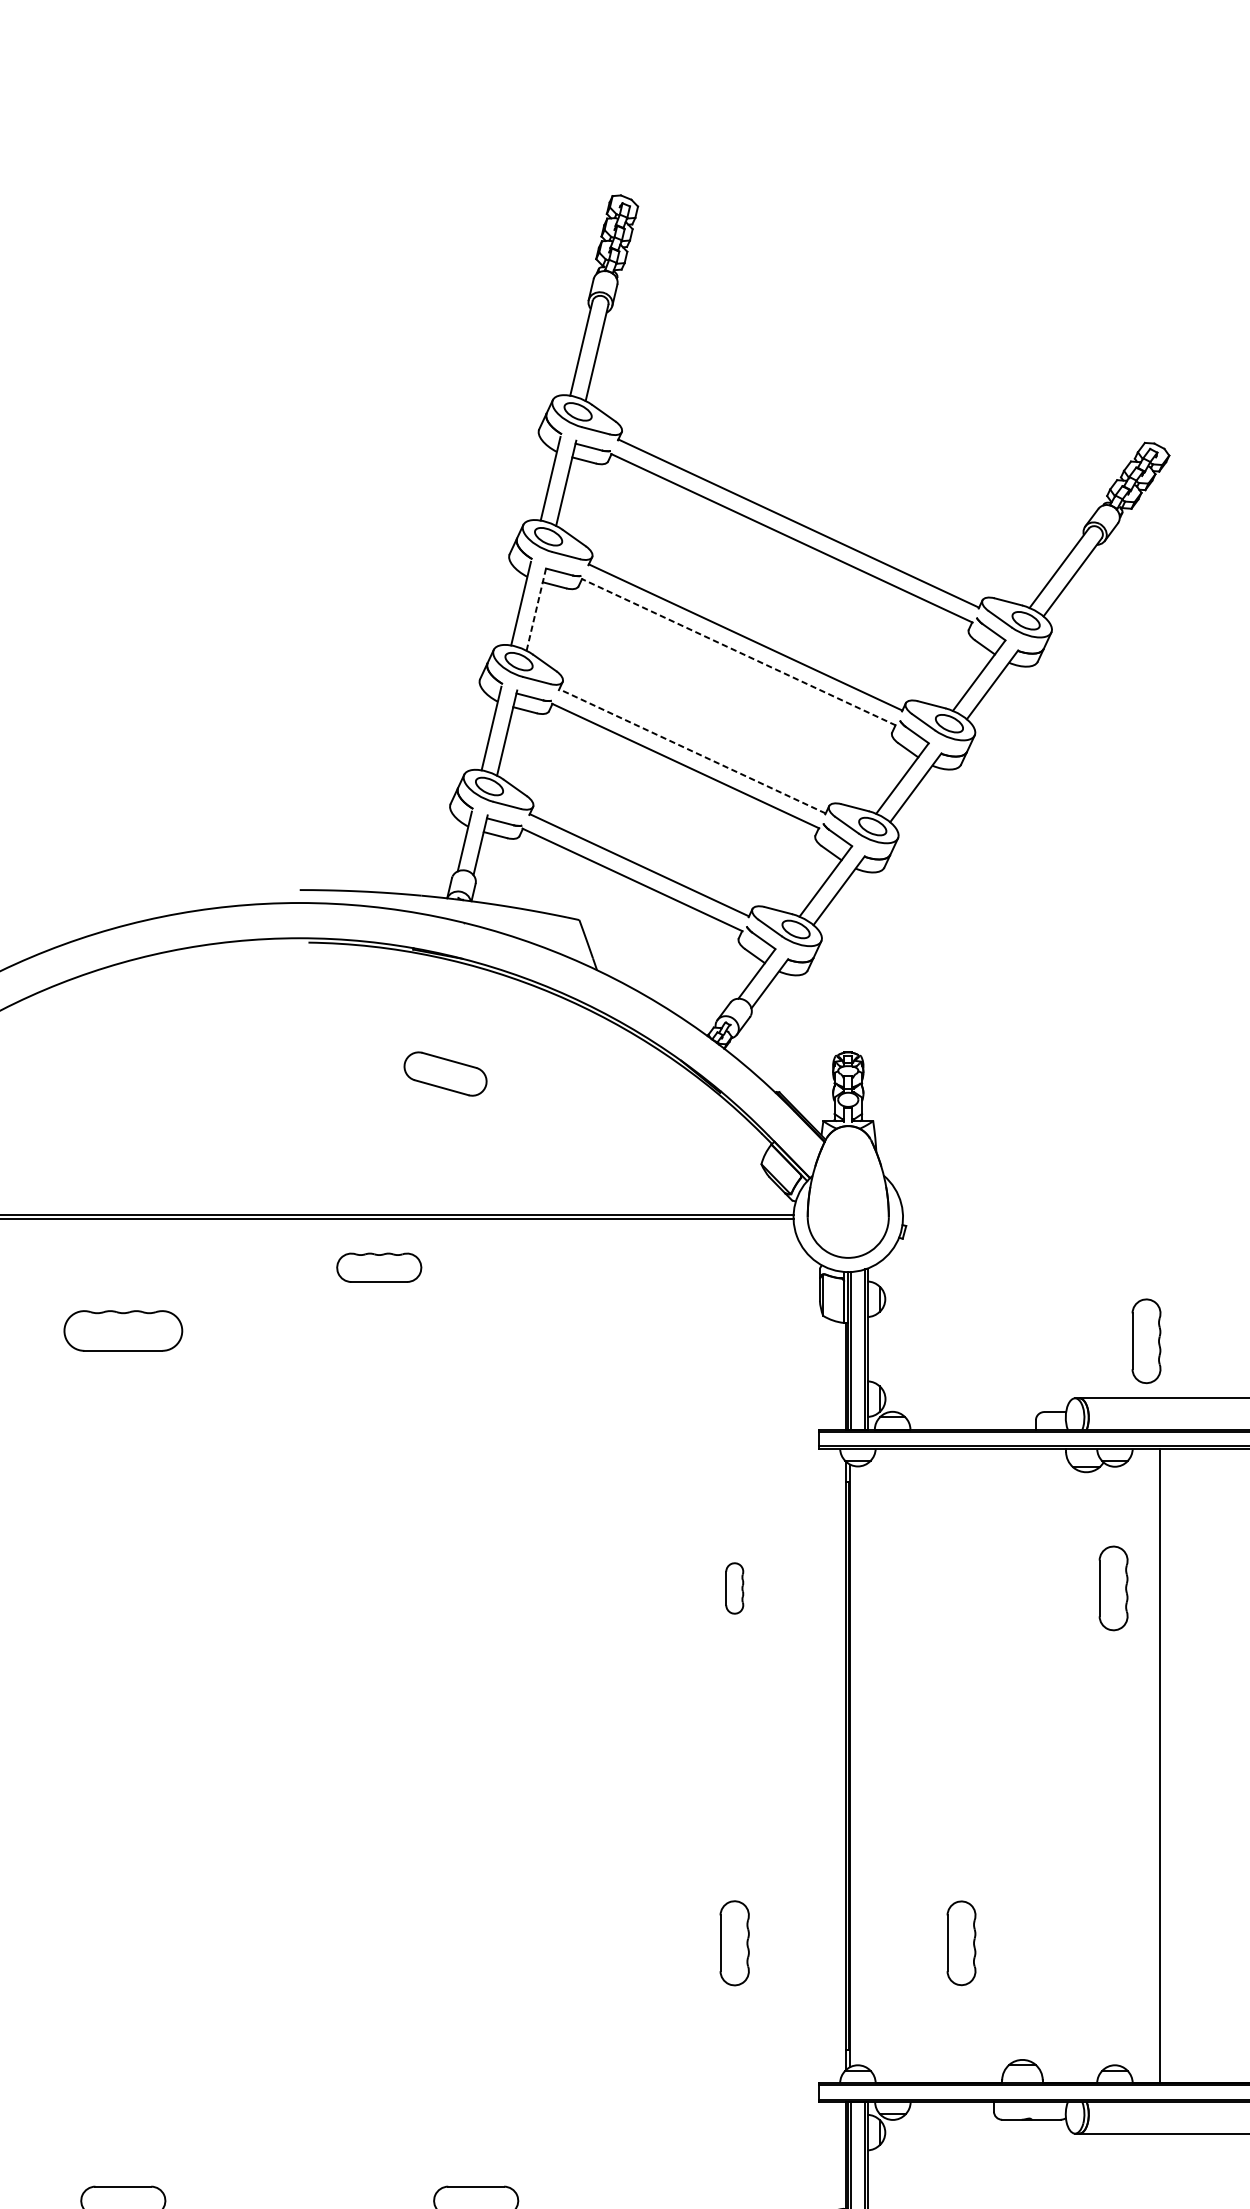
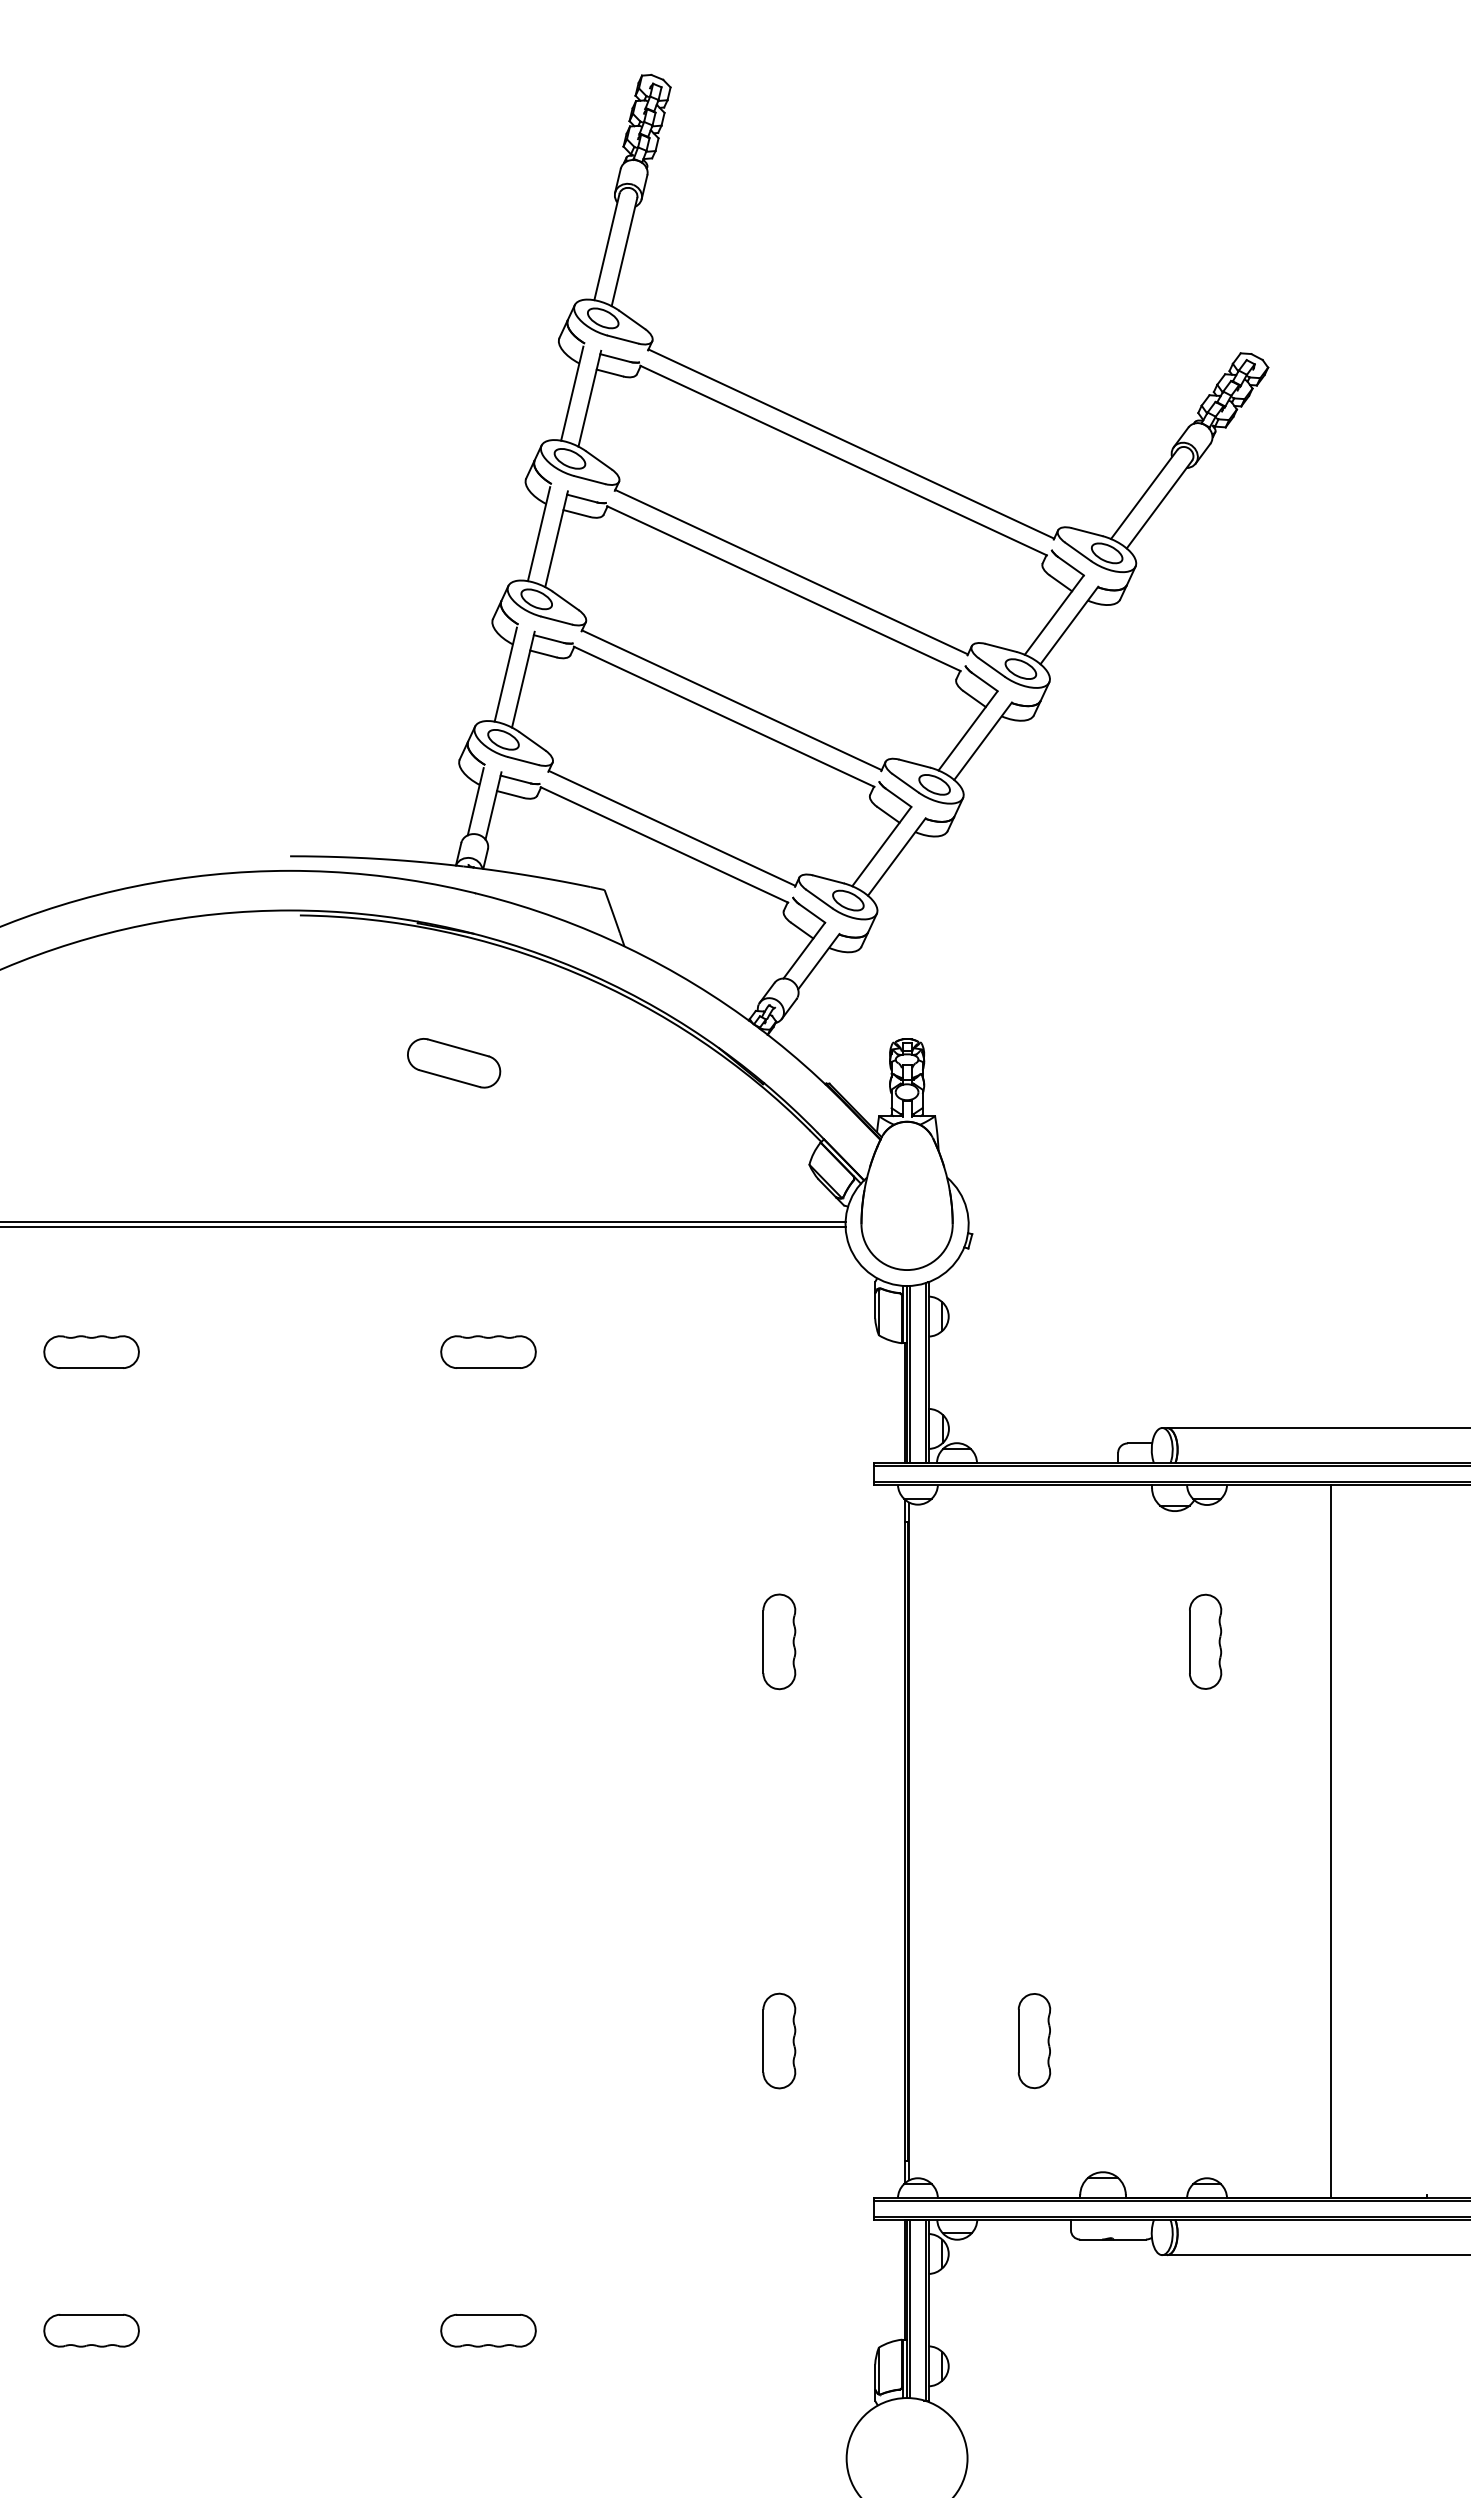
line: (536, 607) -> (556, 538), dashed -> solid
line: (738, 651) -> (783, 588), dashed -> solid
line: (692, 751) -> (731, 700), dashed -> solid
part: (379, 1267) -> (488, 1351), moved
part: (123, 1330) -> (91, 1351), size x0.71
part: (1146, 1340) -> (1242, 1363), removed
part: (734, 1588) -> (779, 1641), size x1.67
line: (1160, 1765) -> (1331, 1841), moved

